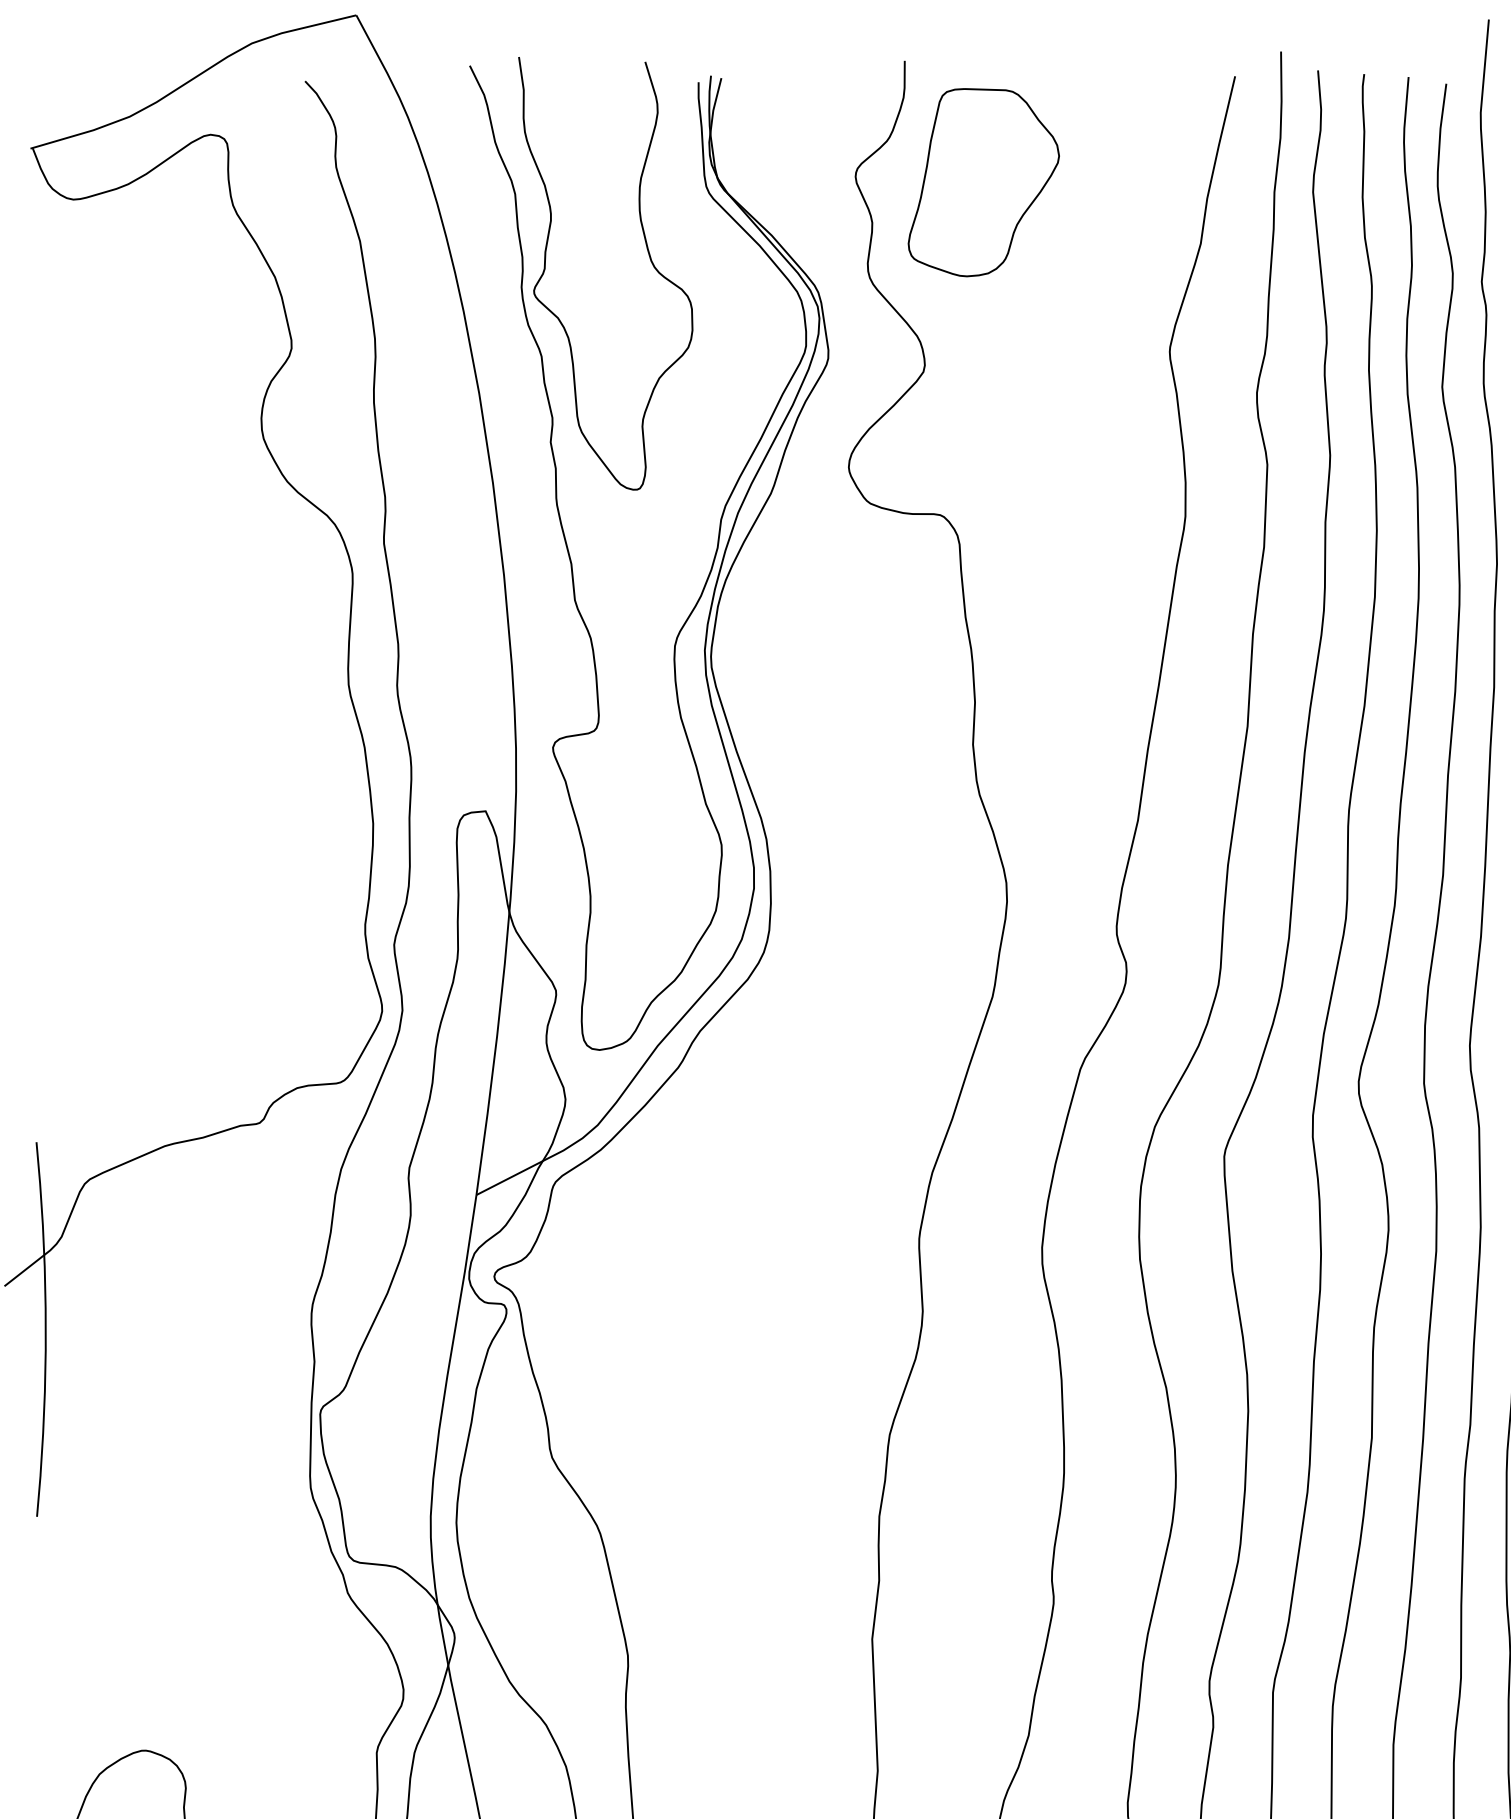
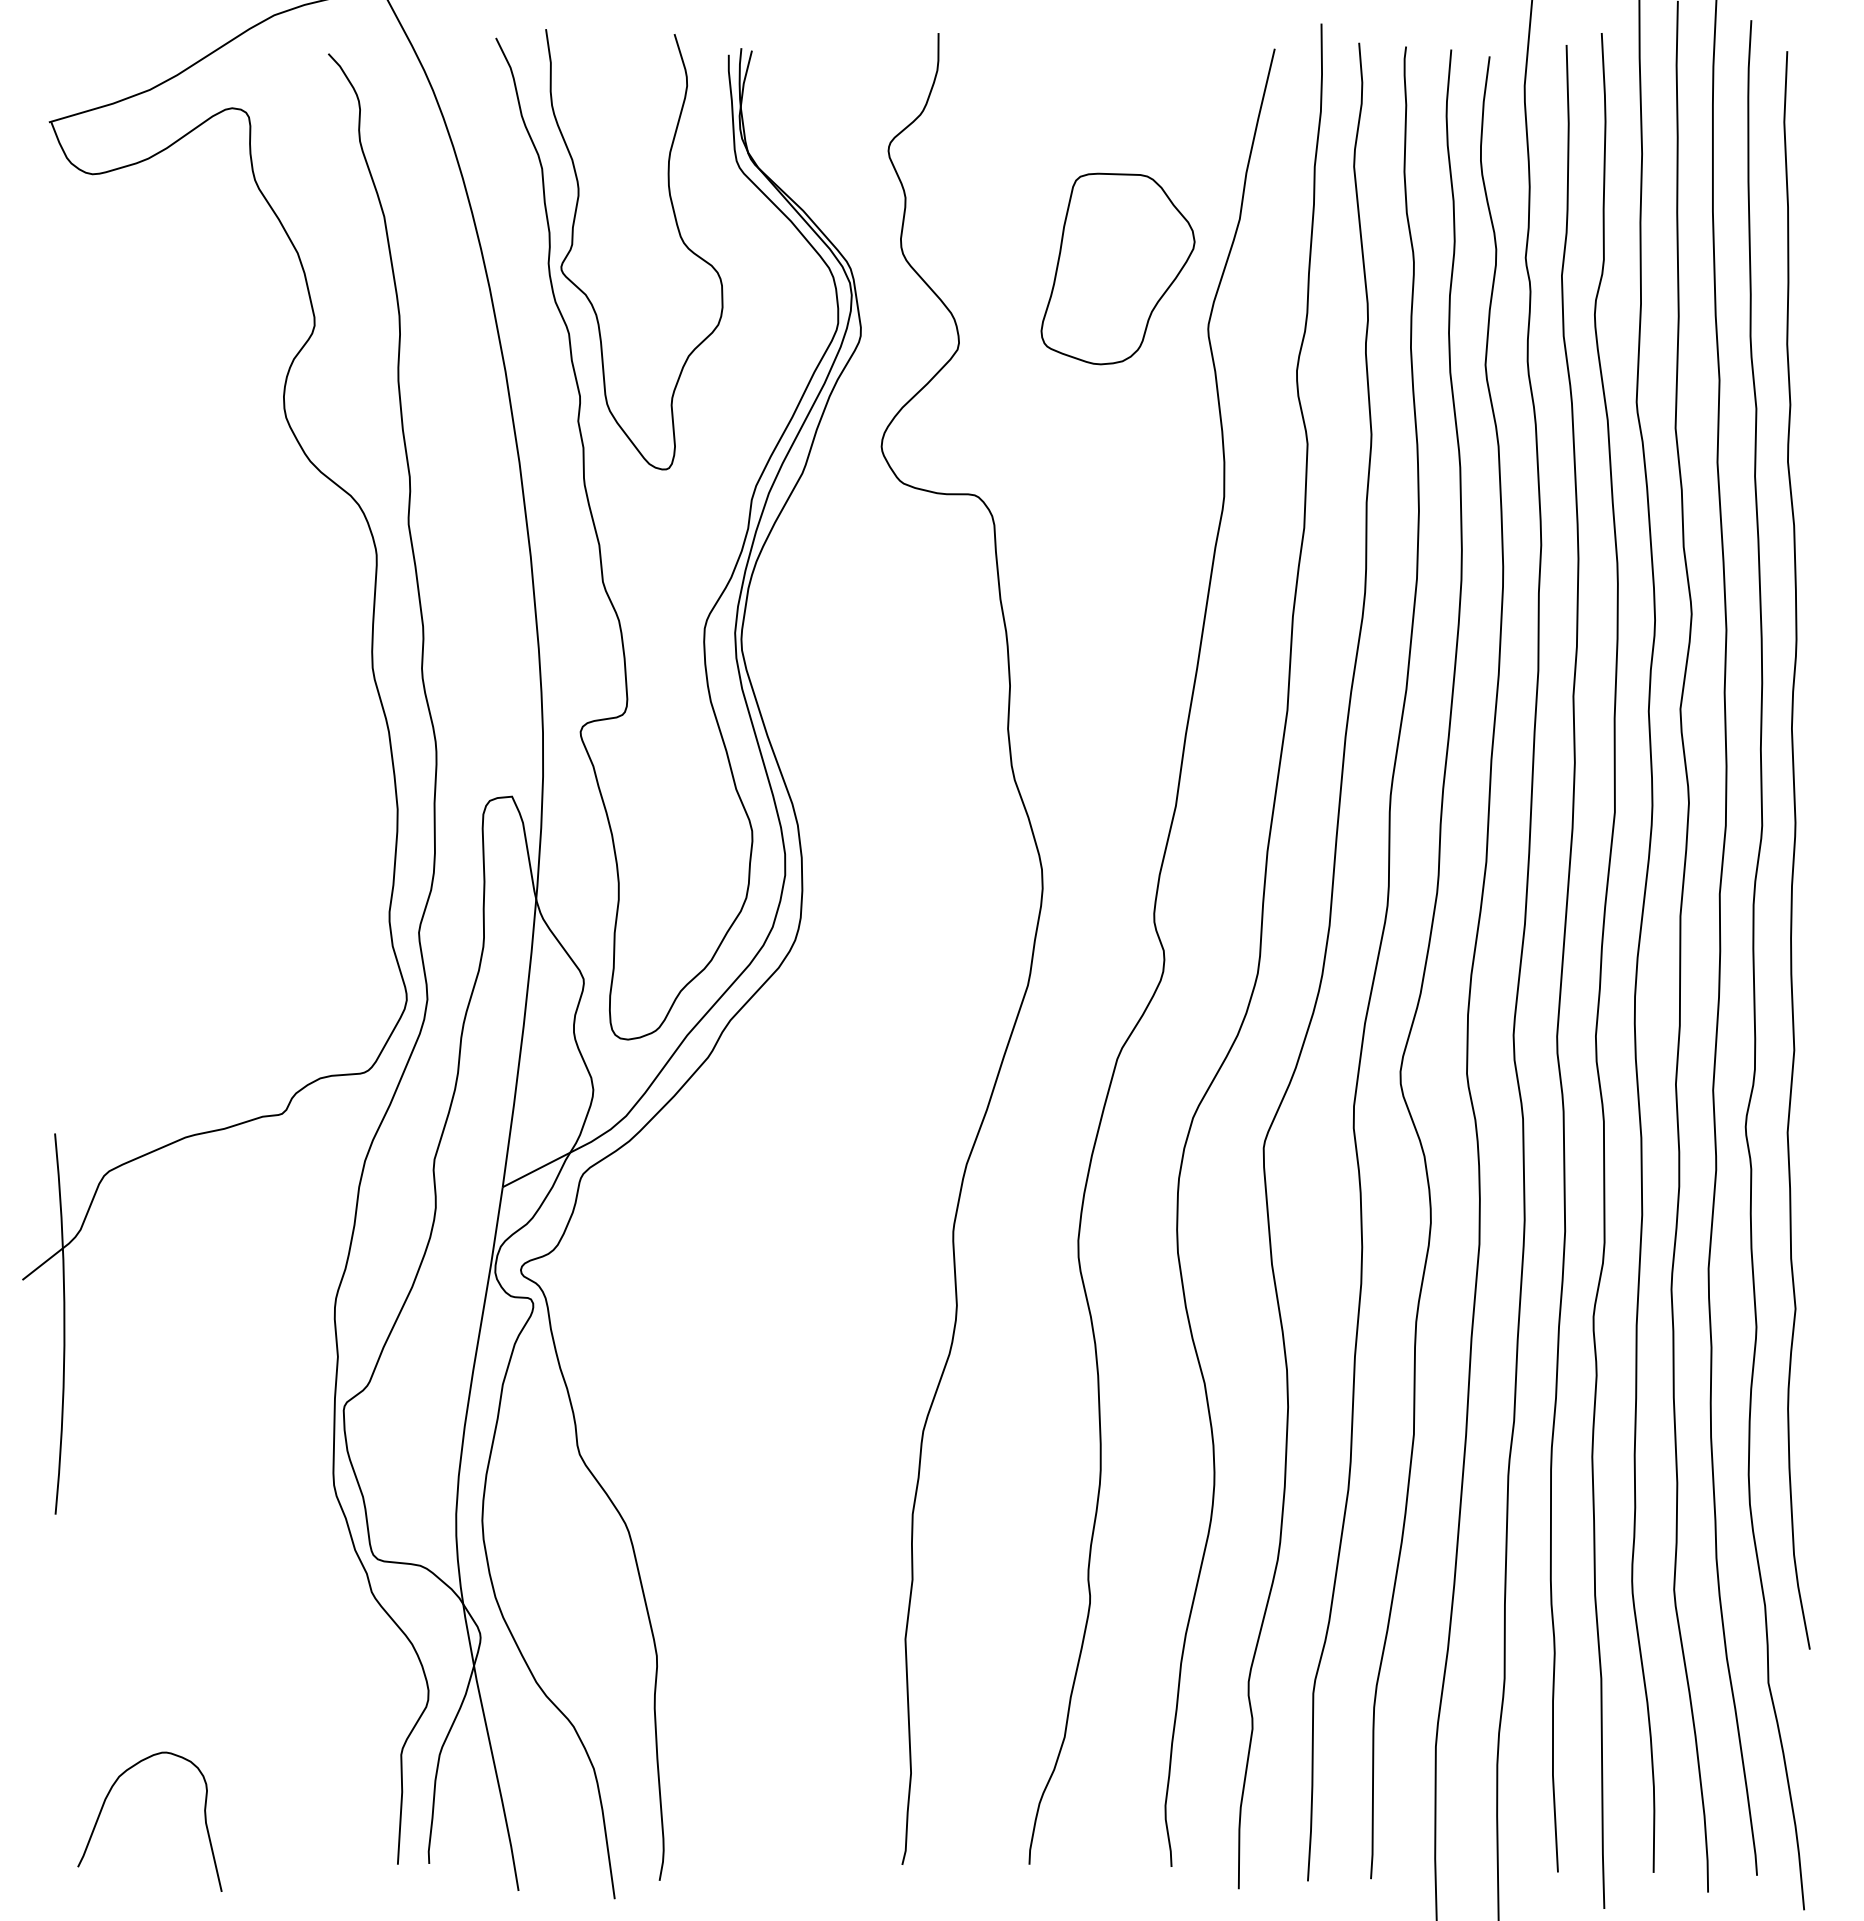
part: (983, 182) -> (1117, 268), moved

